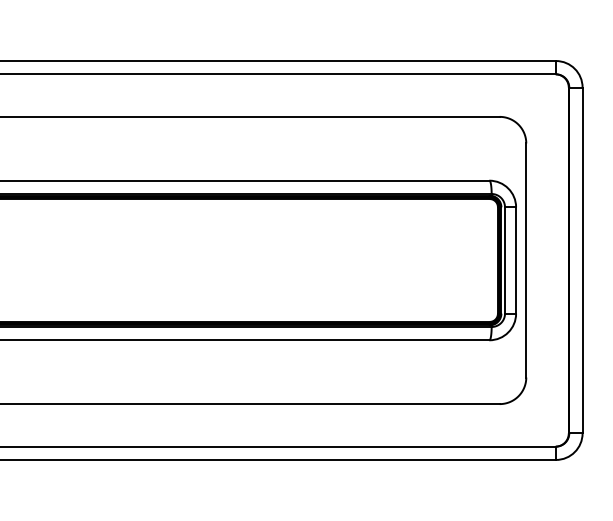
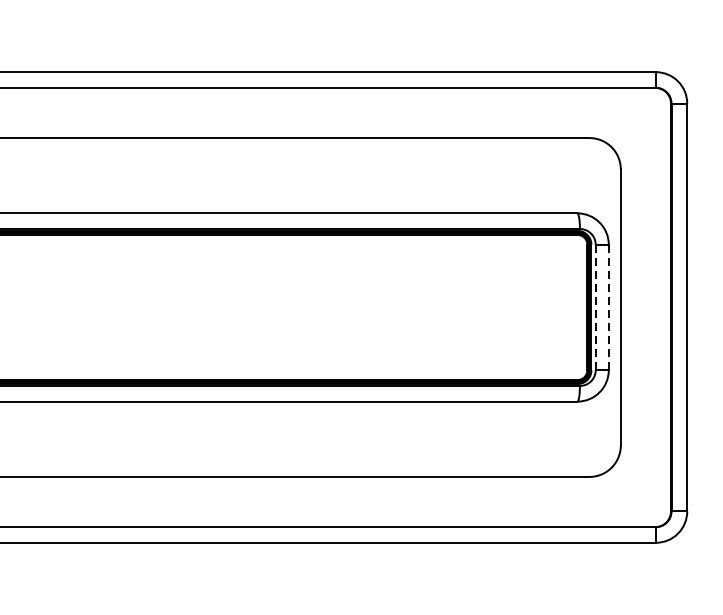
line: (505, 260) -> (596, 307), solid -> dashed
line: (516, 260) -> (609, 307), solid -> dashed

